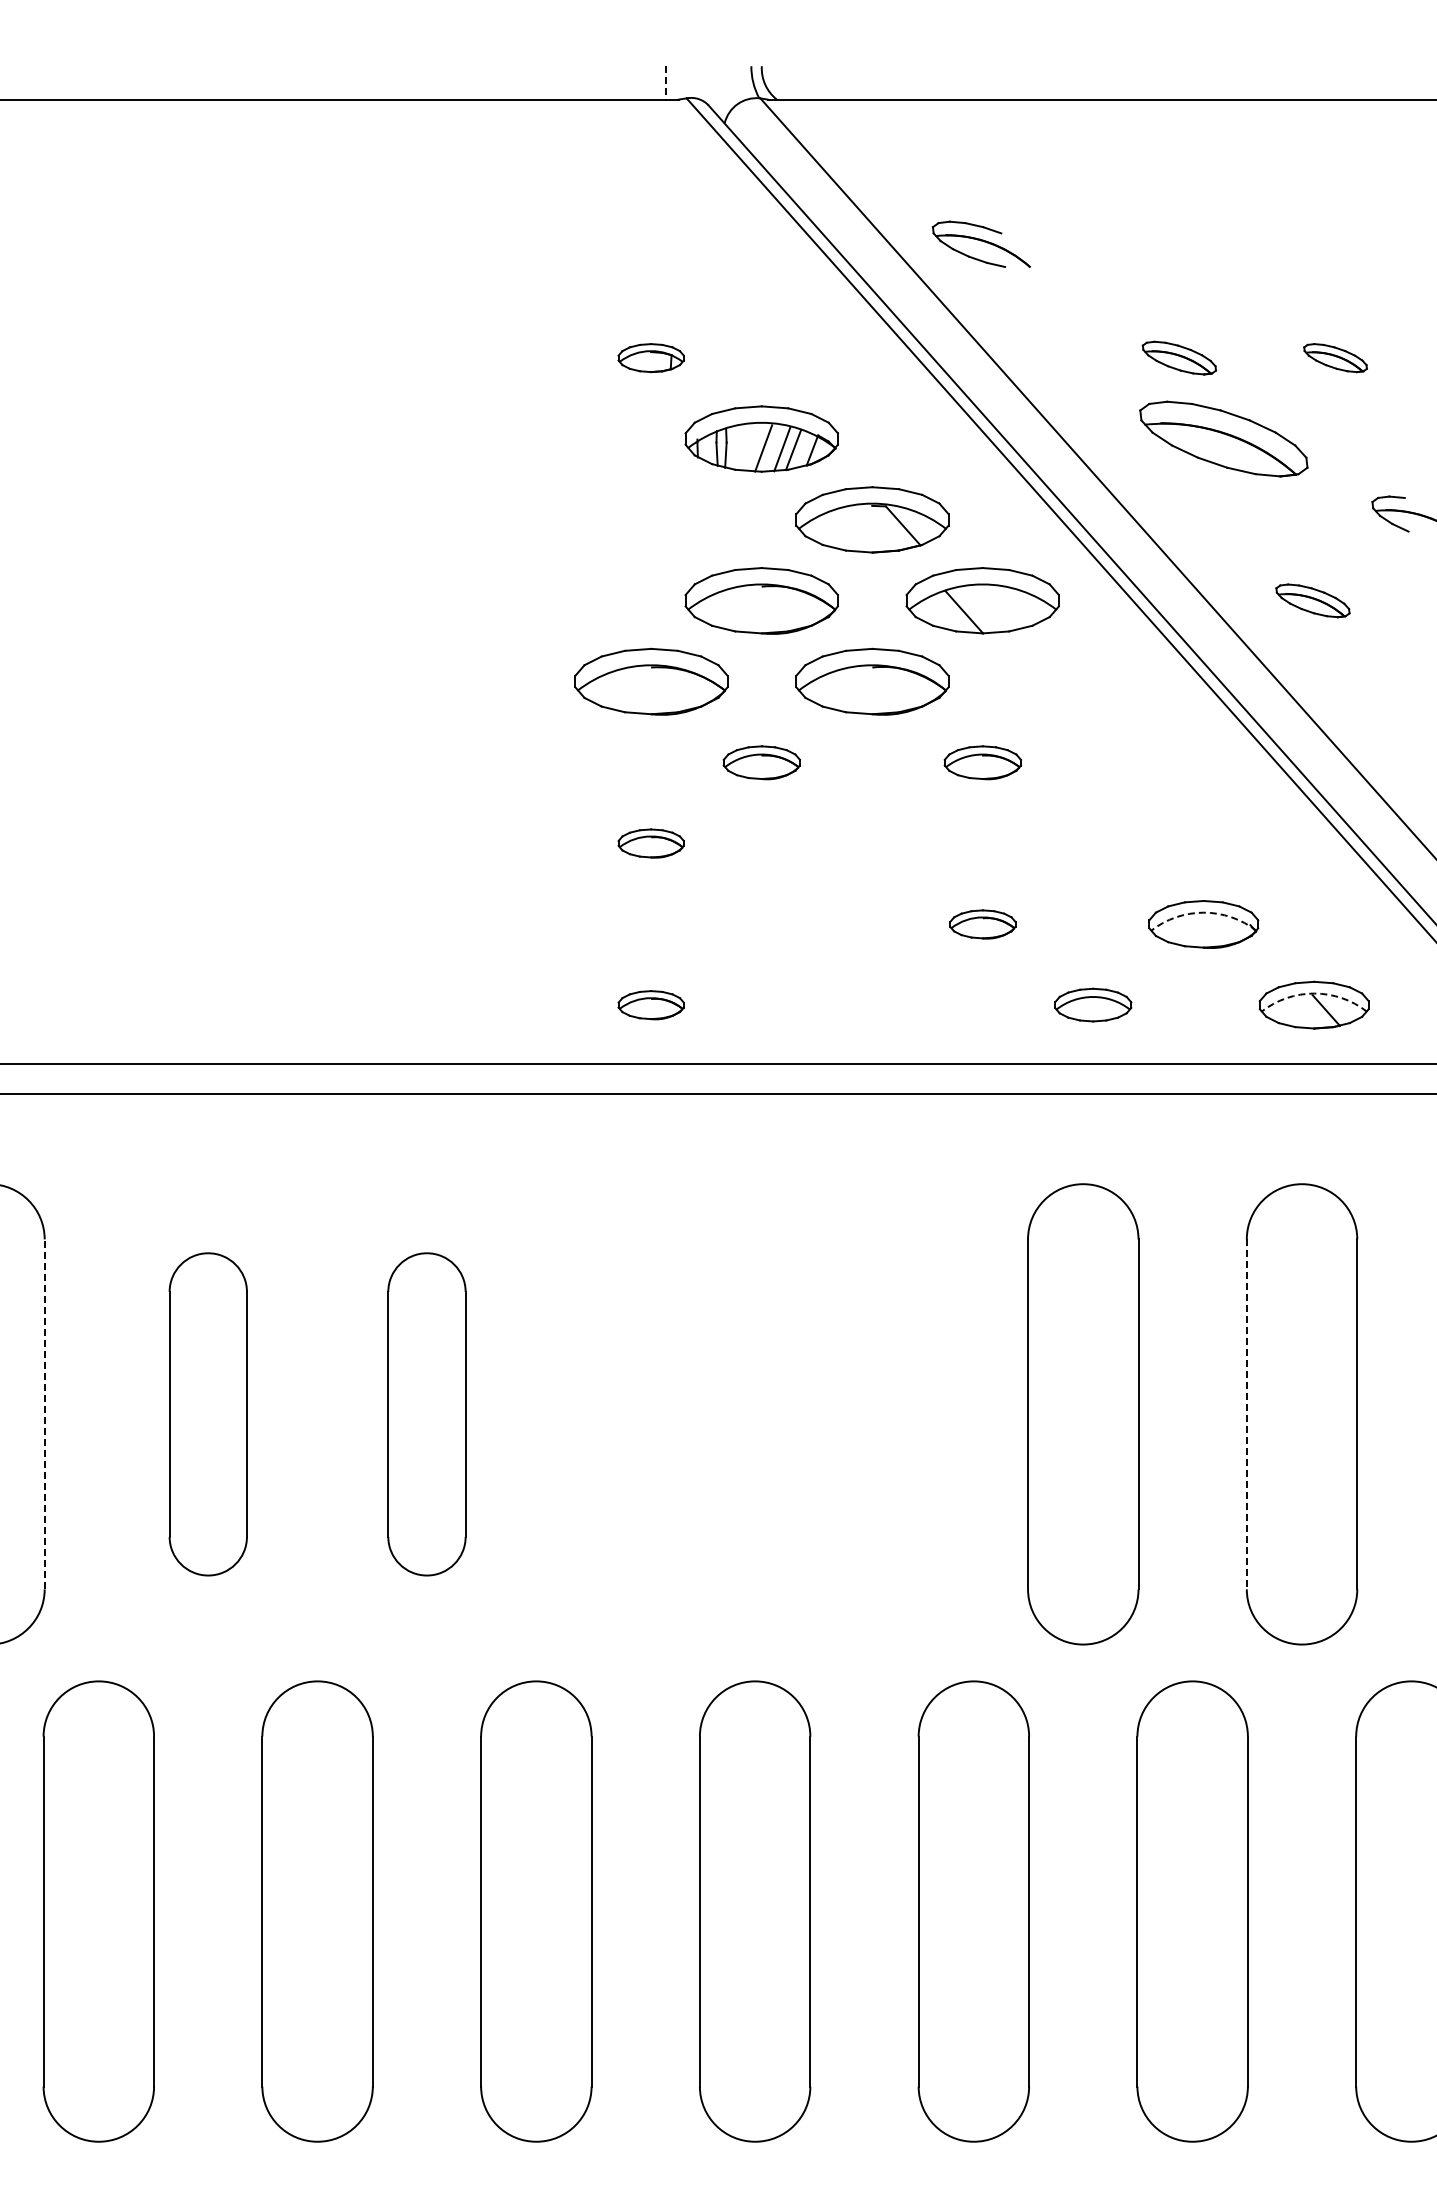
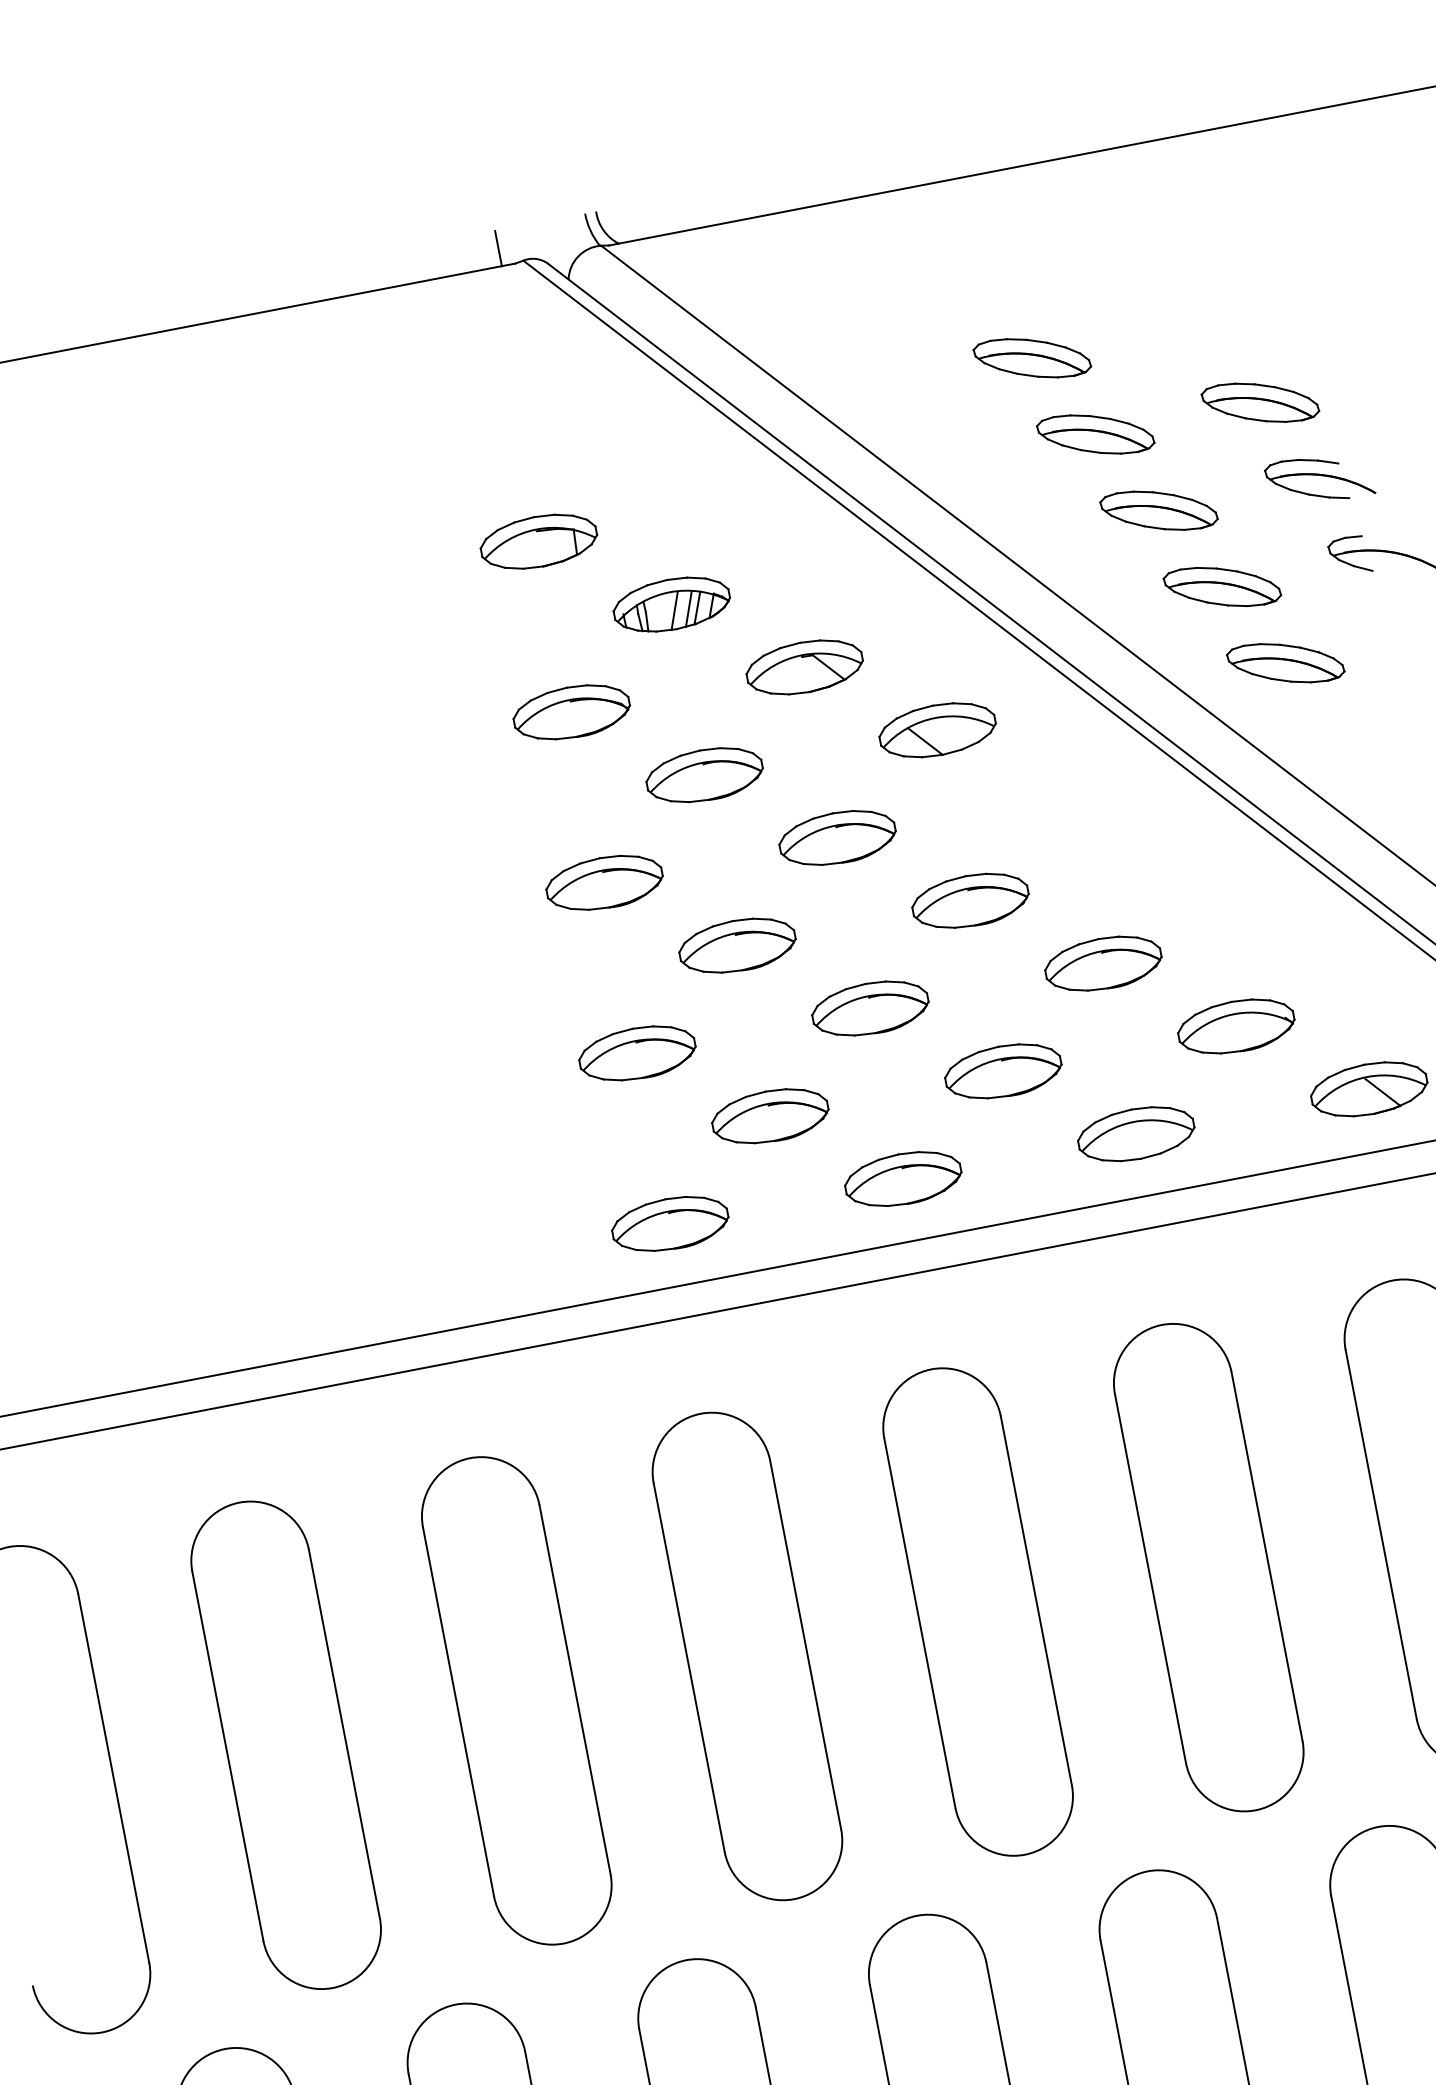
line: (666, 82) -> (498, 248), dashed -> solid
part: (981, 243) -> (1319, 478), moved
part: (1134, 277) -> (1031, 358), added
part: (650, 357) -> (537, 541), size x1.67
part: (1179, 357) -> (1095, 433), size x1.43
part: (1335, 357) -> (1260, 402), size x1.67
part: (761, 438) -> (671, 604), size x0.71
part: (1223, 438) -> (1158, 510), size x0.62
part: (651, 519) -> (571, 711), added
part: (871, 519) -> (803, 667), size x0.71
part: (1268, 519) -> (1222, 586), added
part: (761, 600) -> (704, 774), size x0.71
part: (982, 600) -> (937, 730), size x0.71
part: (1312, 600) -> (1285, 663), size x1.43
part: (650, 681) -> (603, 882), size x0.71
part: (871, 681) -> (836, 837), size x0.71
part: (761, 762) -> (737, 945), size x1.43
part: (982, 762) -> (970, 900), size x1.43
part: (650, 843) -> (636, 1053), size x1.67
part: (871, 843) -> (869, 1008), added
part: (1092, 843) -> (1102, 963), added
arc: (1203, 912) -> (1233, 1014), dashed -> solid
part: (761, 924) -> (770, 1116), added
part: (982, 924) -> (1003, 1071), size x1.67
arc: (1314, 993) -> (1367, 1076), dashed -> solid
part: (650, 1004) -> (669, 1223), size x1.67
part: (871, 1004) -> (902, 1178), added
part: (1092, 1004) -> (1135, 1133), size x1.43
line: (44, 1414) -> (113, 1778), dashed -> solid
part: (208, 1414) -> (286, 1745), size x1.43
part: (426, 1414) -> (516, 1701), size x1.43
part: (645, 1414) -> (747, 1656), added
part: (864, 1414) -> (978, 1612), added
line: (1246, 1414) -> (1380, 1534), dashed -> solid

